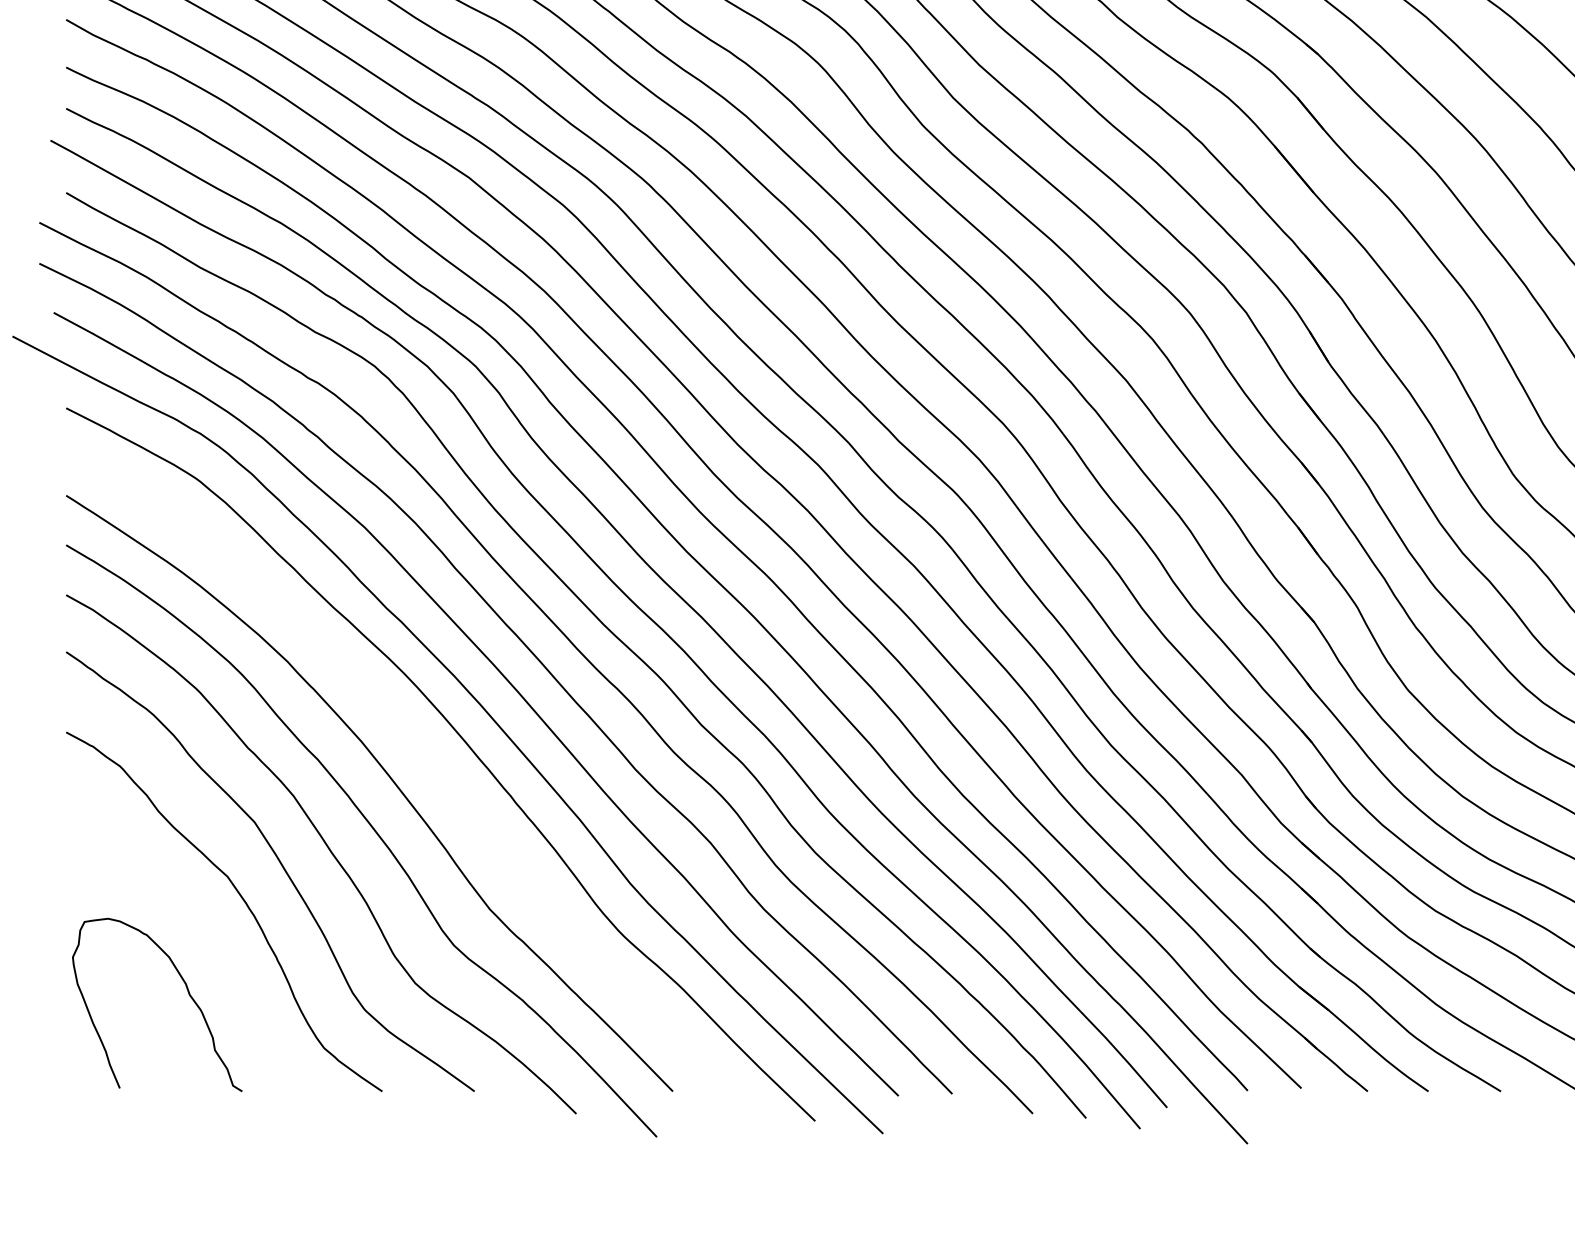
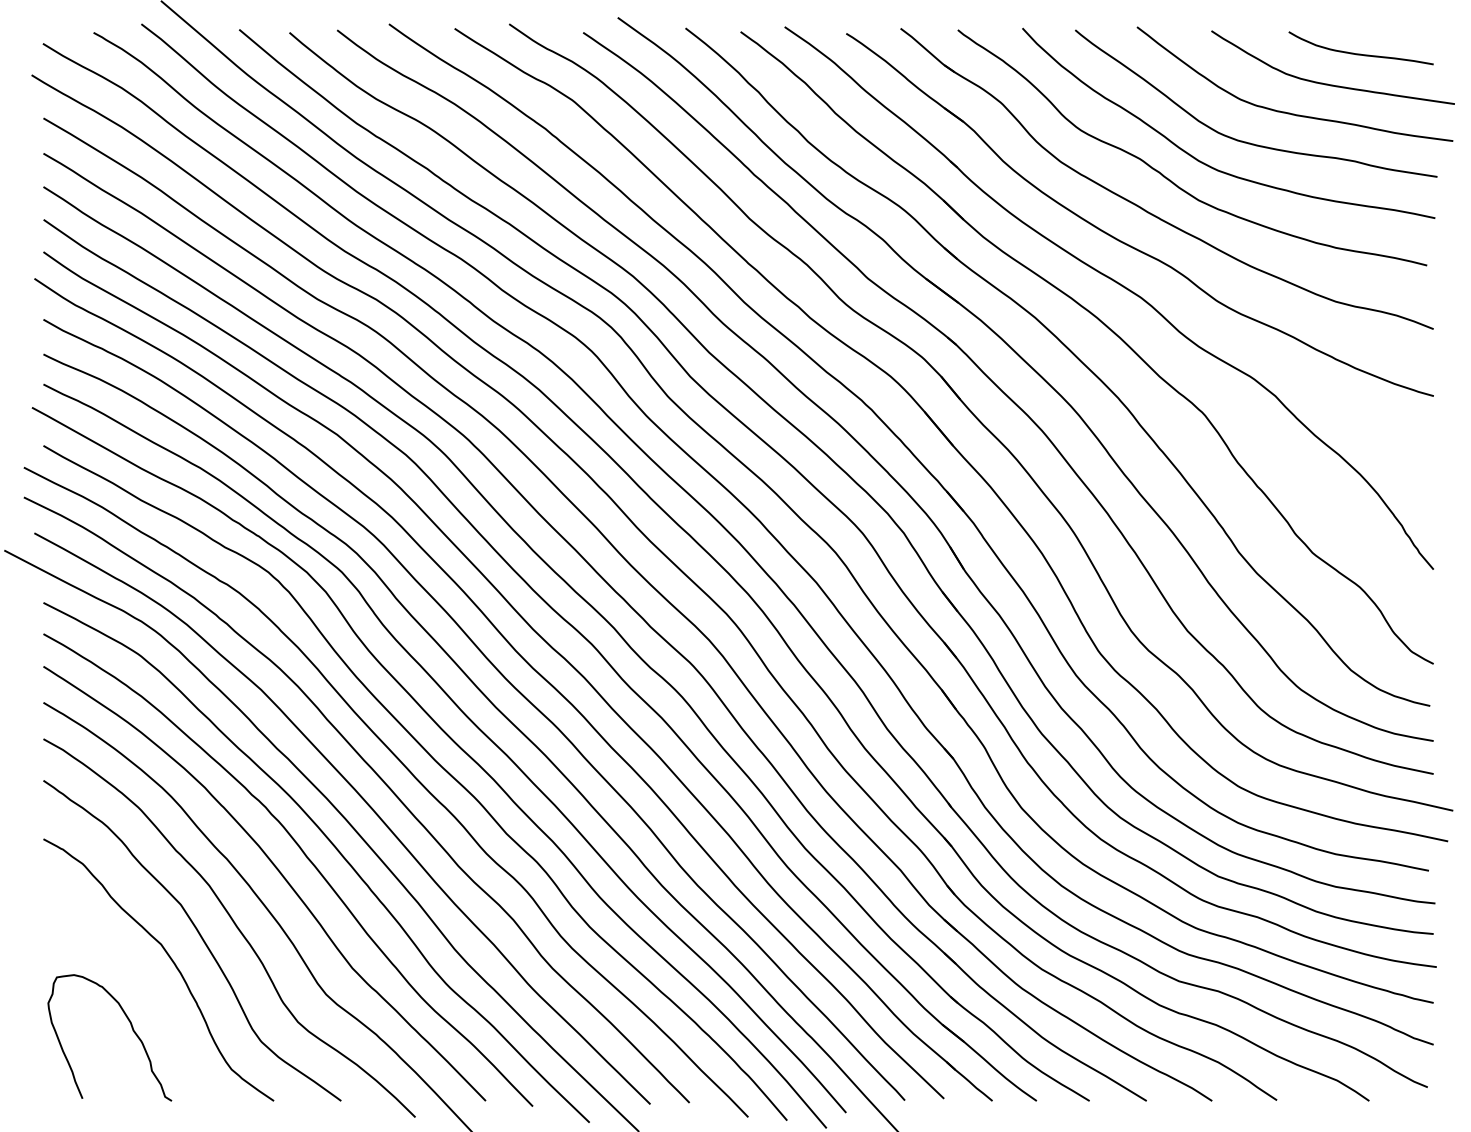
curve: (426, 758) -> (306, 858), added

